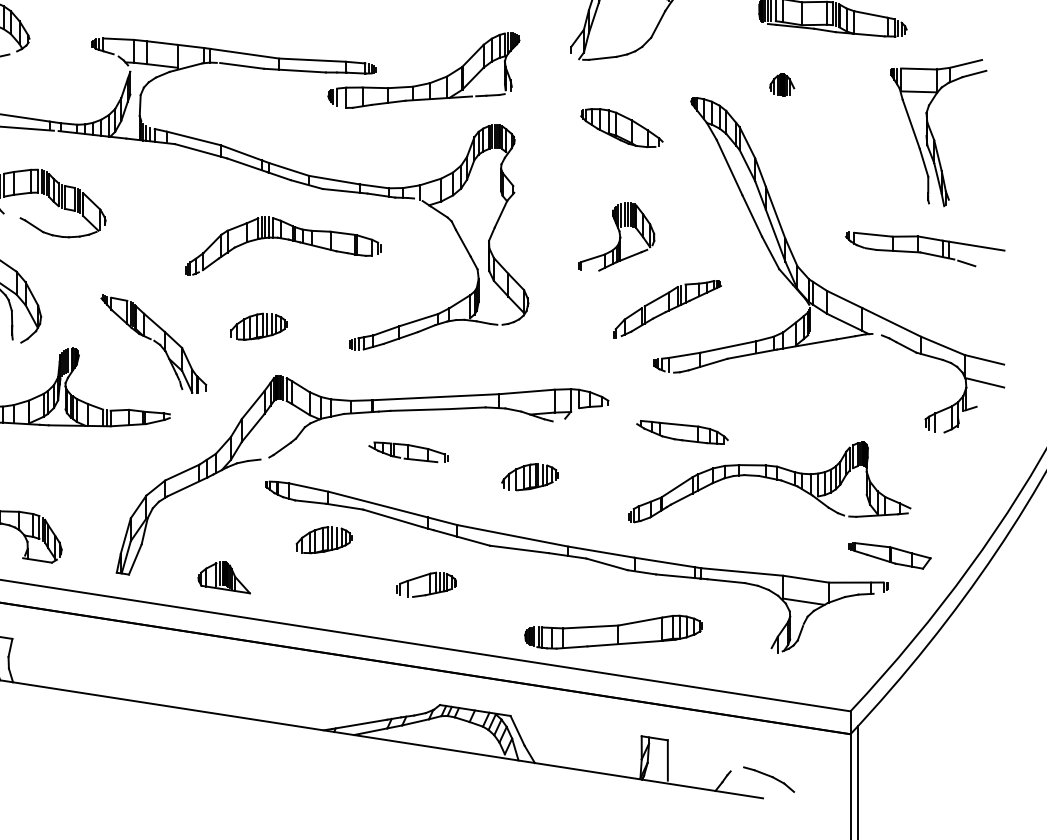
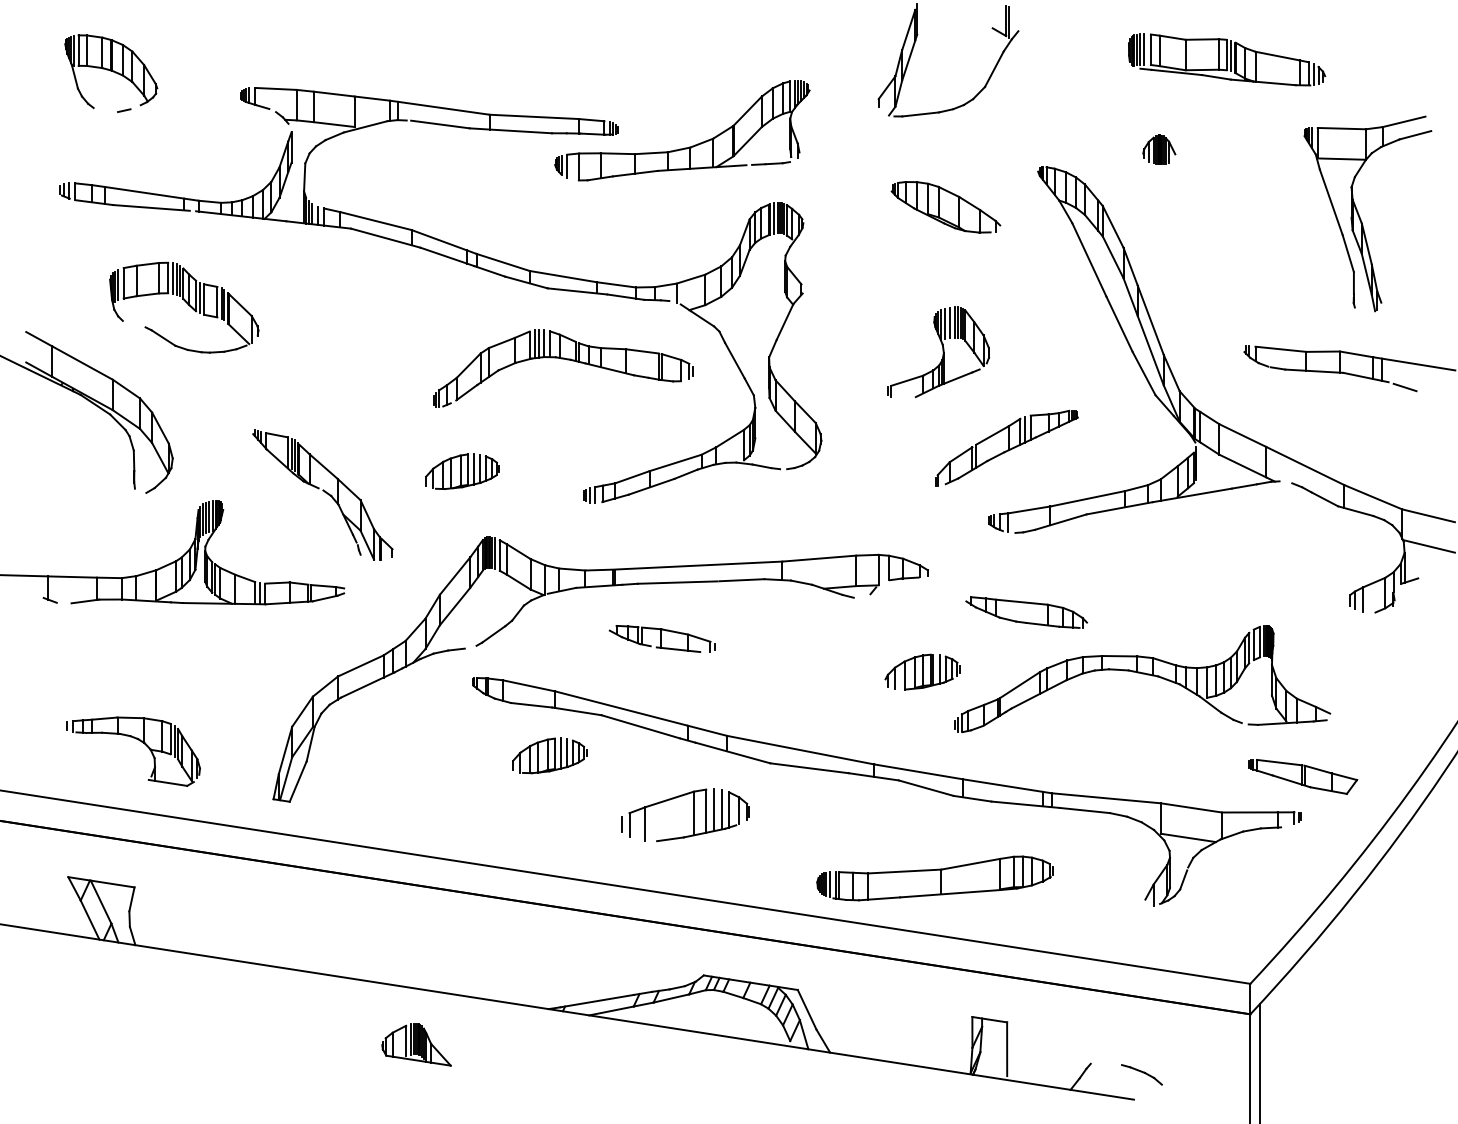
part: (286, 240) -> (567, 360), moved
part: (529, 476) -> (922, 671), moved
part: (224, 577) -> (416, 1044), moved
part: (426, 584) -> (685, 815), size x1.6
part: (768, 779) -> (1141, 1074), size x0.6

